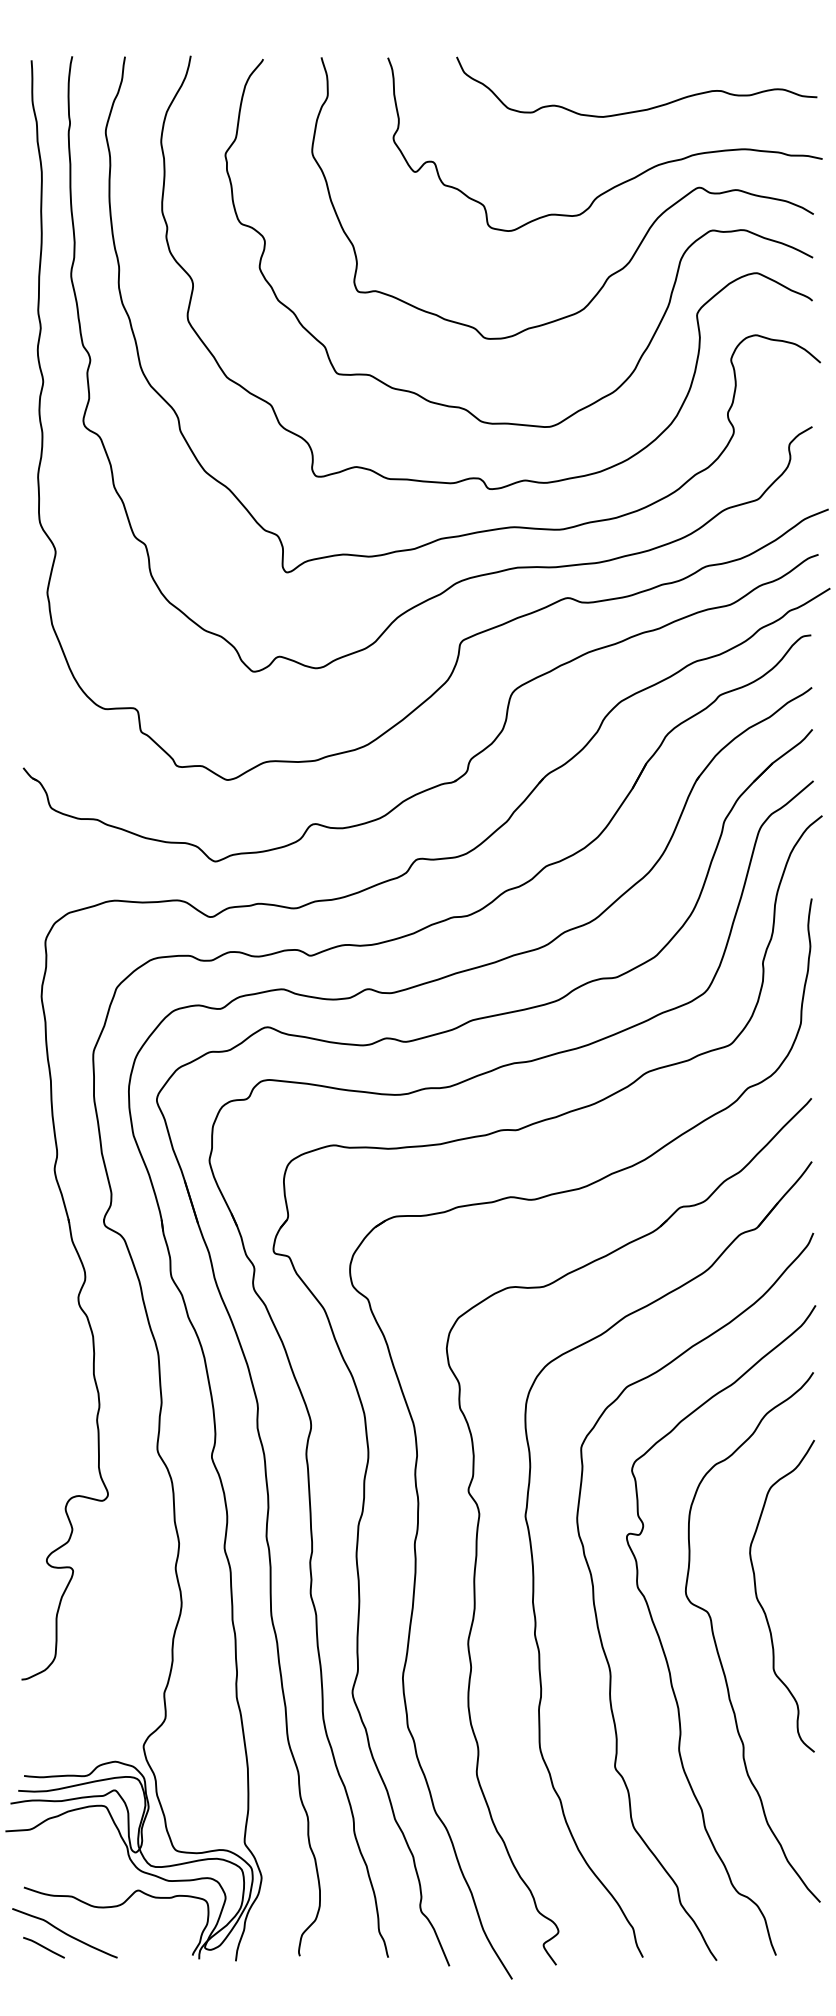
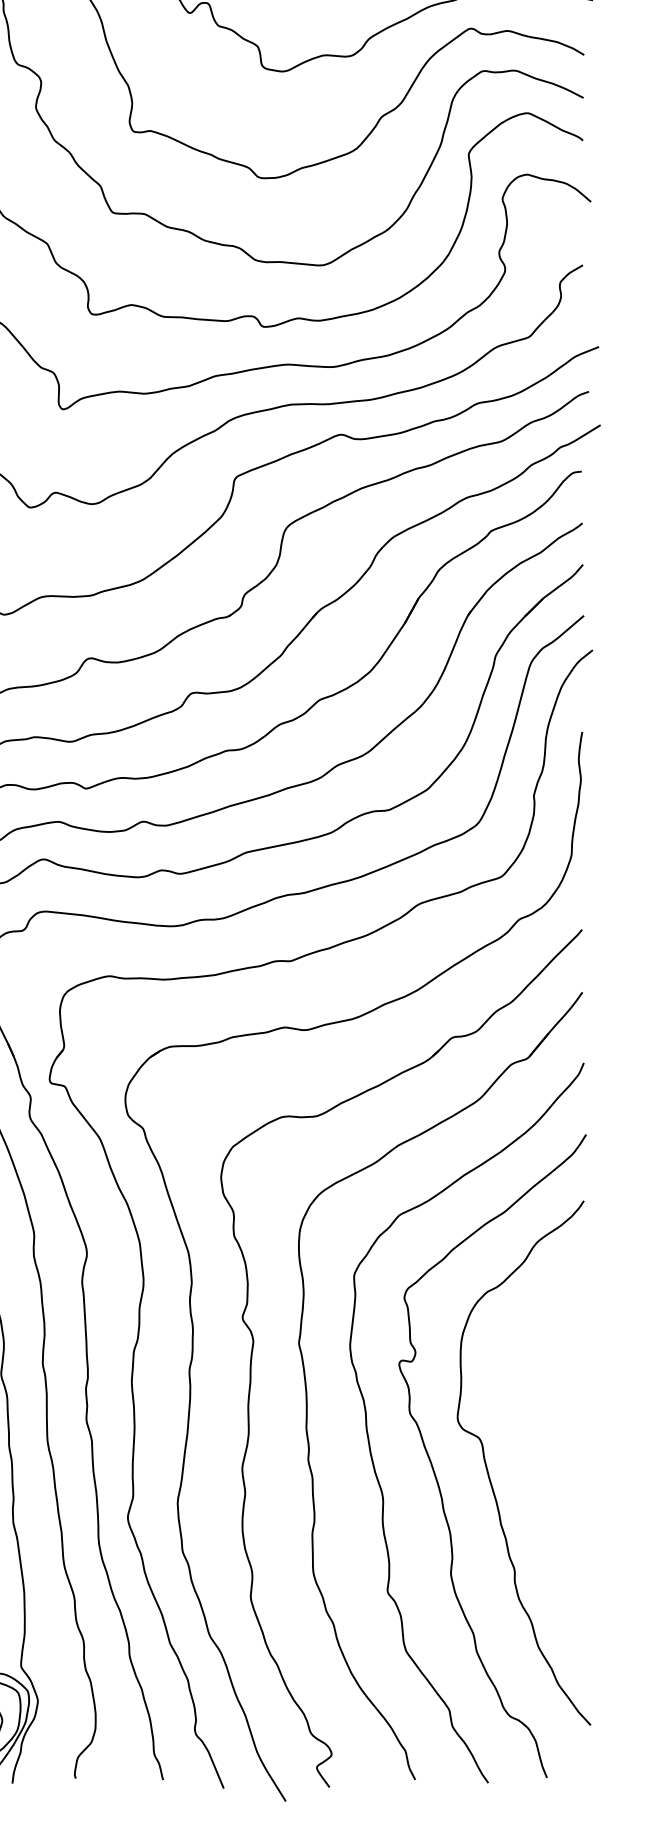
curve: (763, 1607) -> (534, 1433), removed

